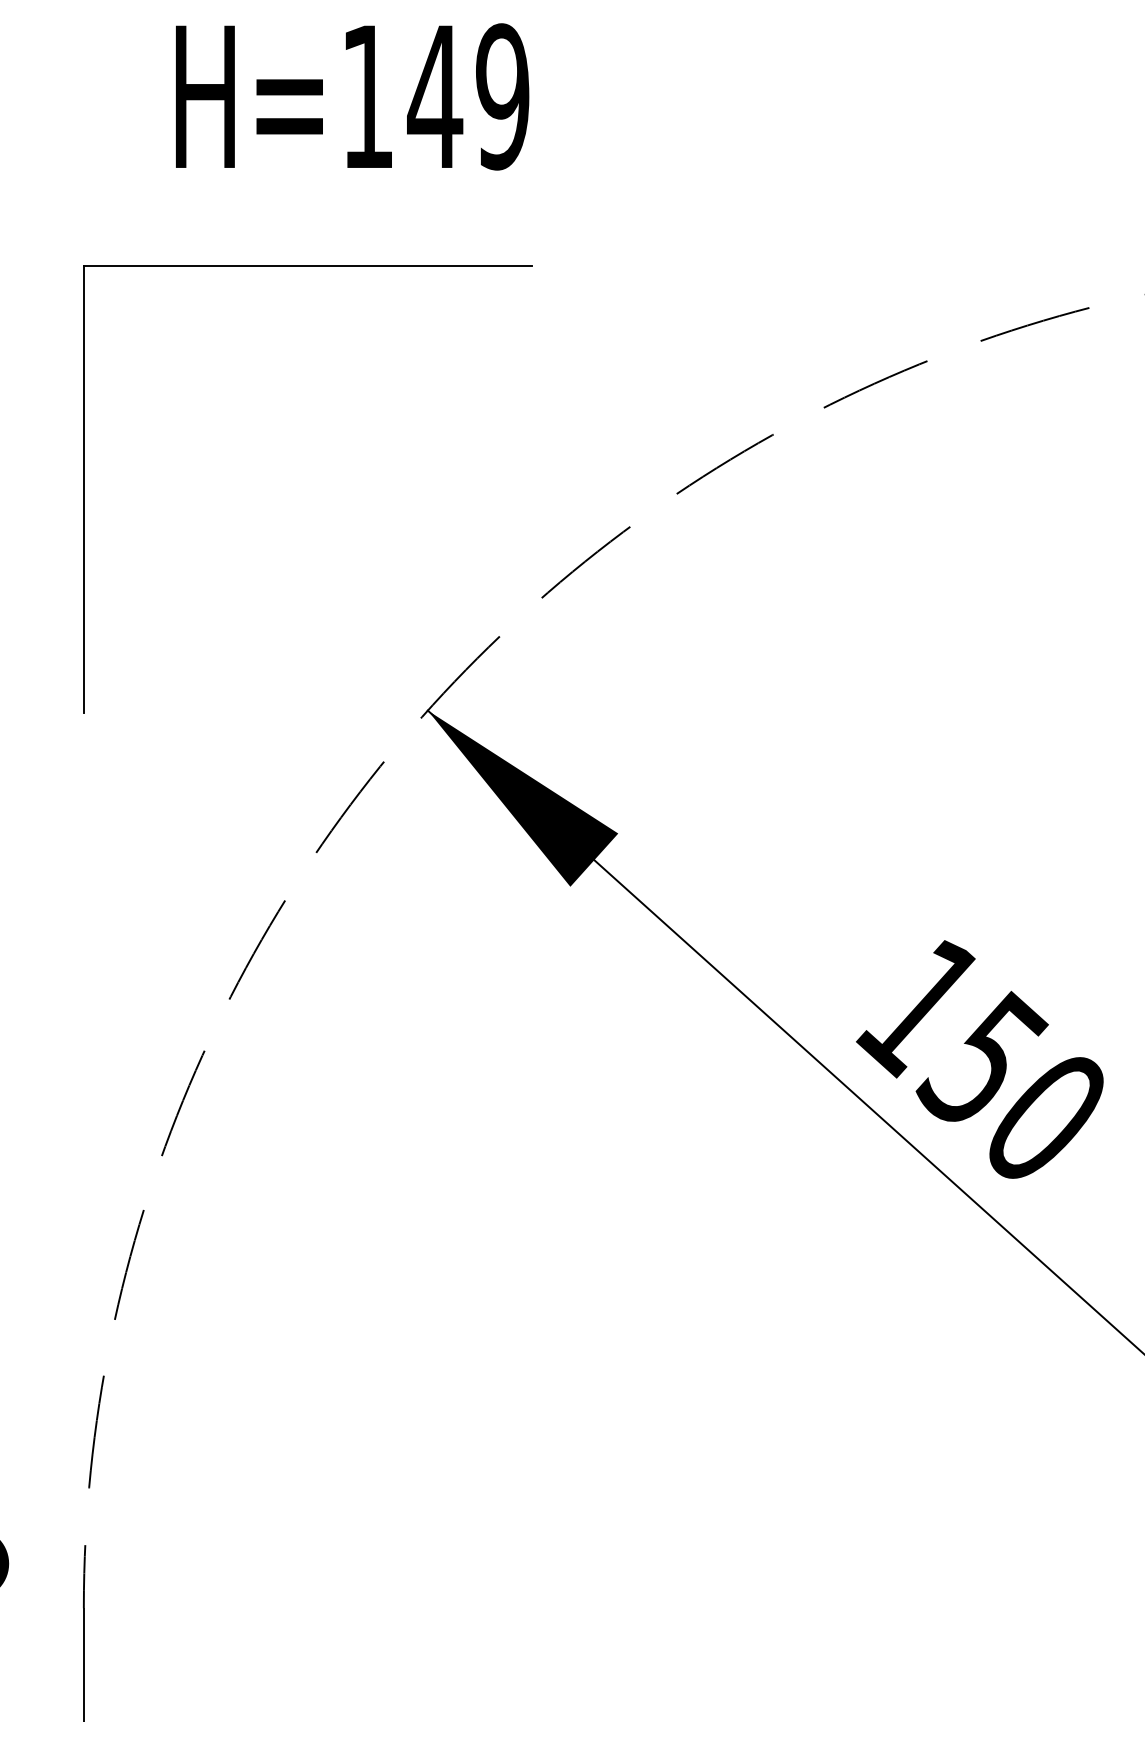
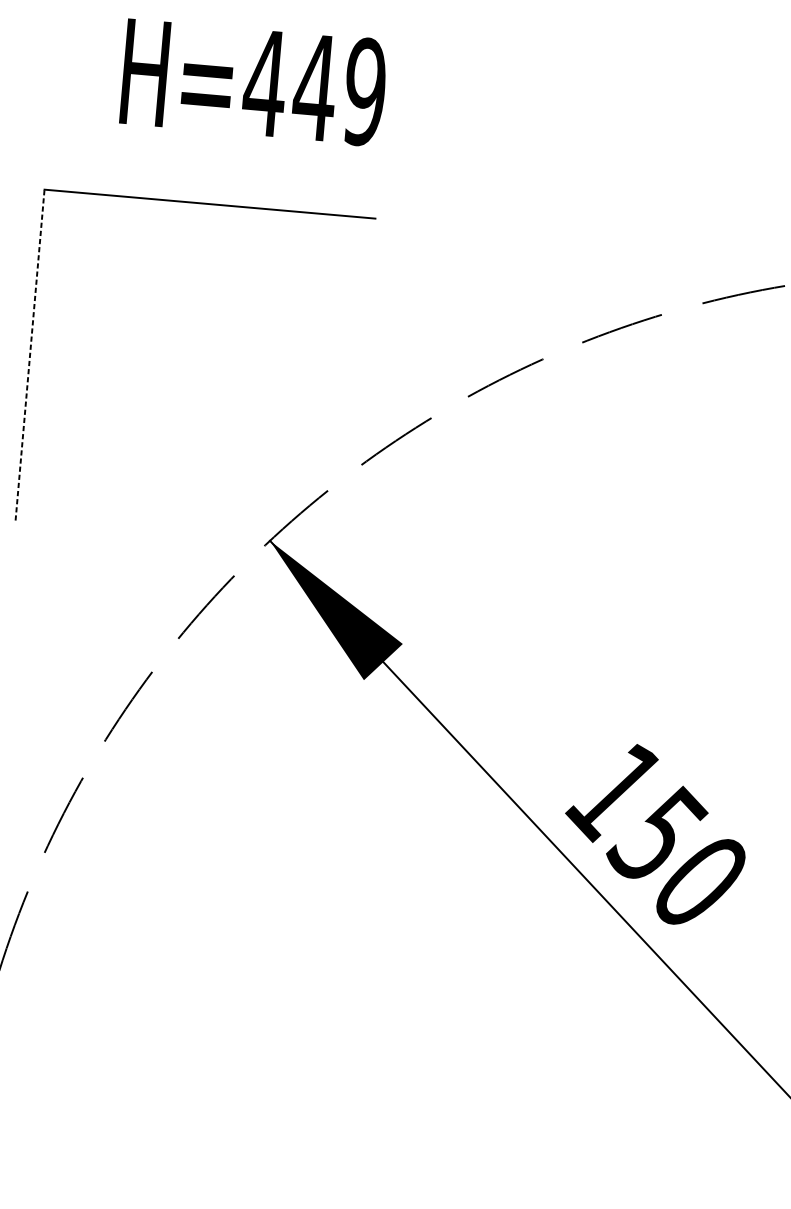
text: (367, 96) -> (265, 83), H=149 -> H=449
line: (83, 489) -> (29, 355), solid -> dashed

